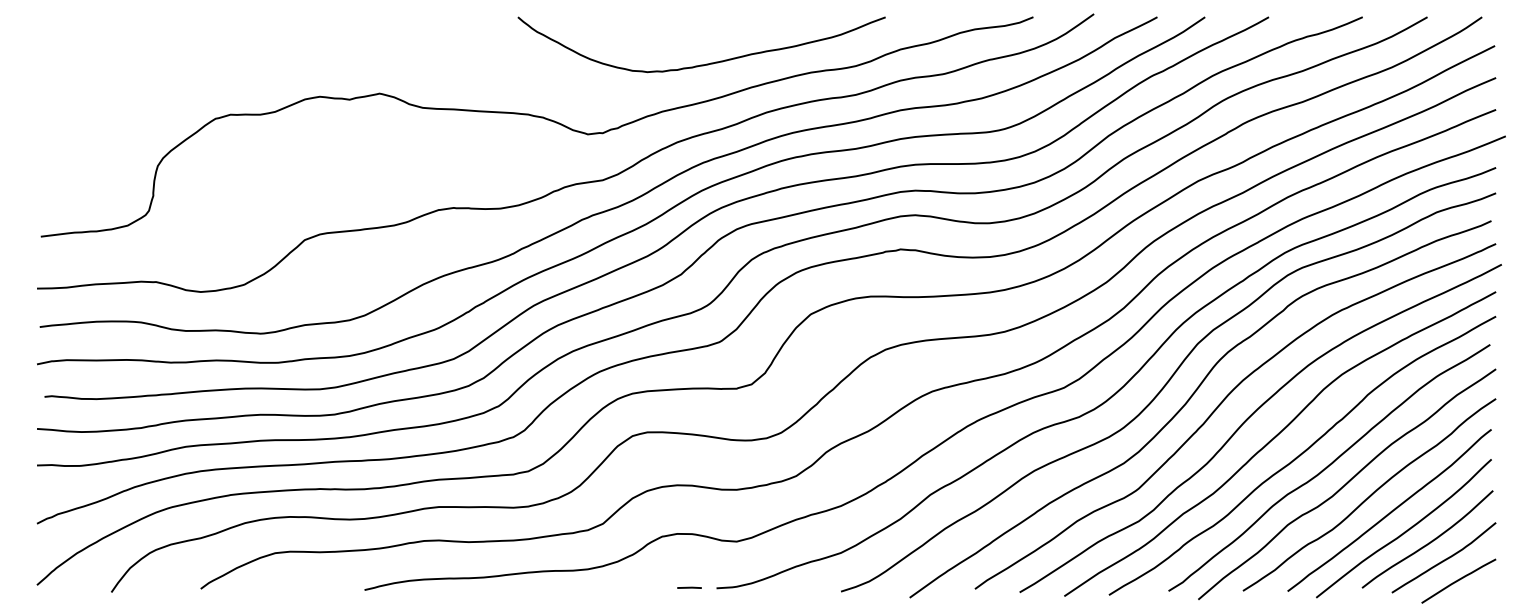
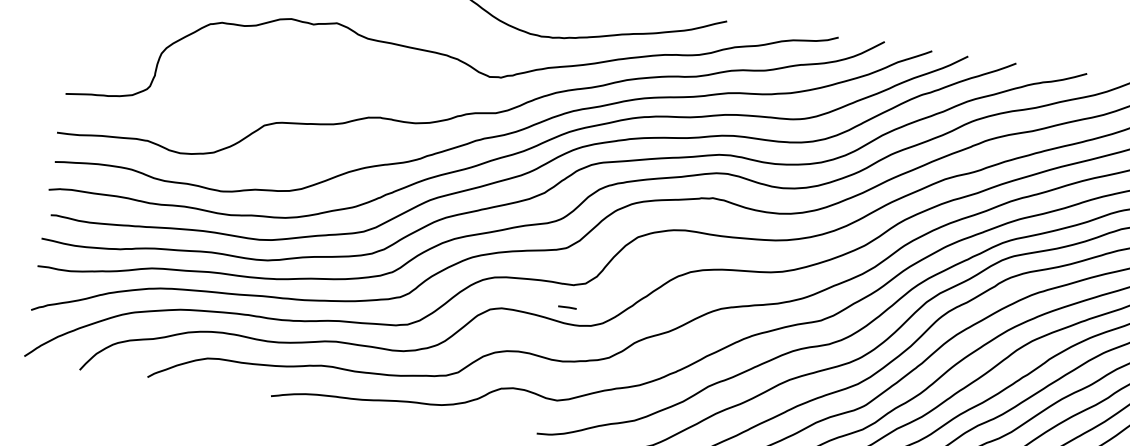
line: (689, 587) -> (567, 307), moved

